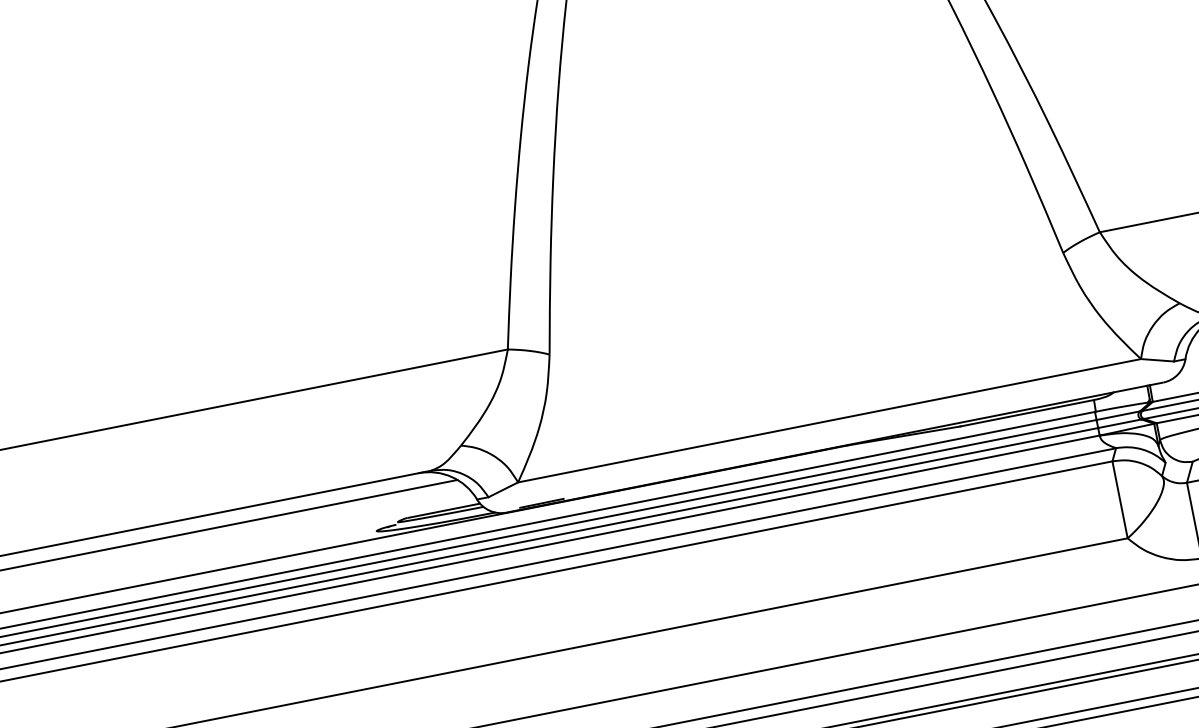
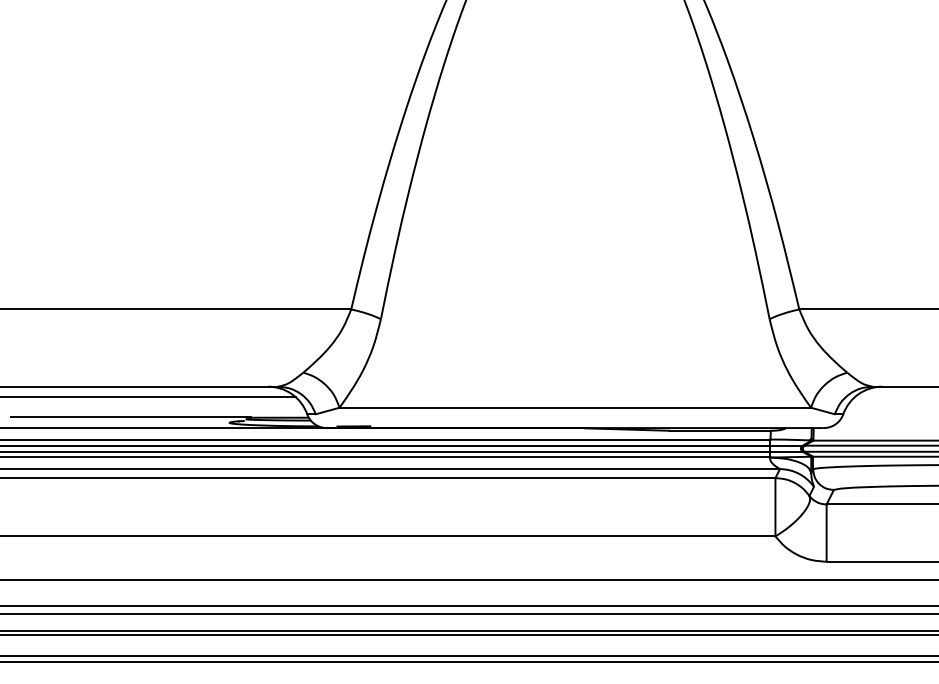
line: (244, 548) -> (130, 416), added

